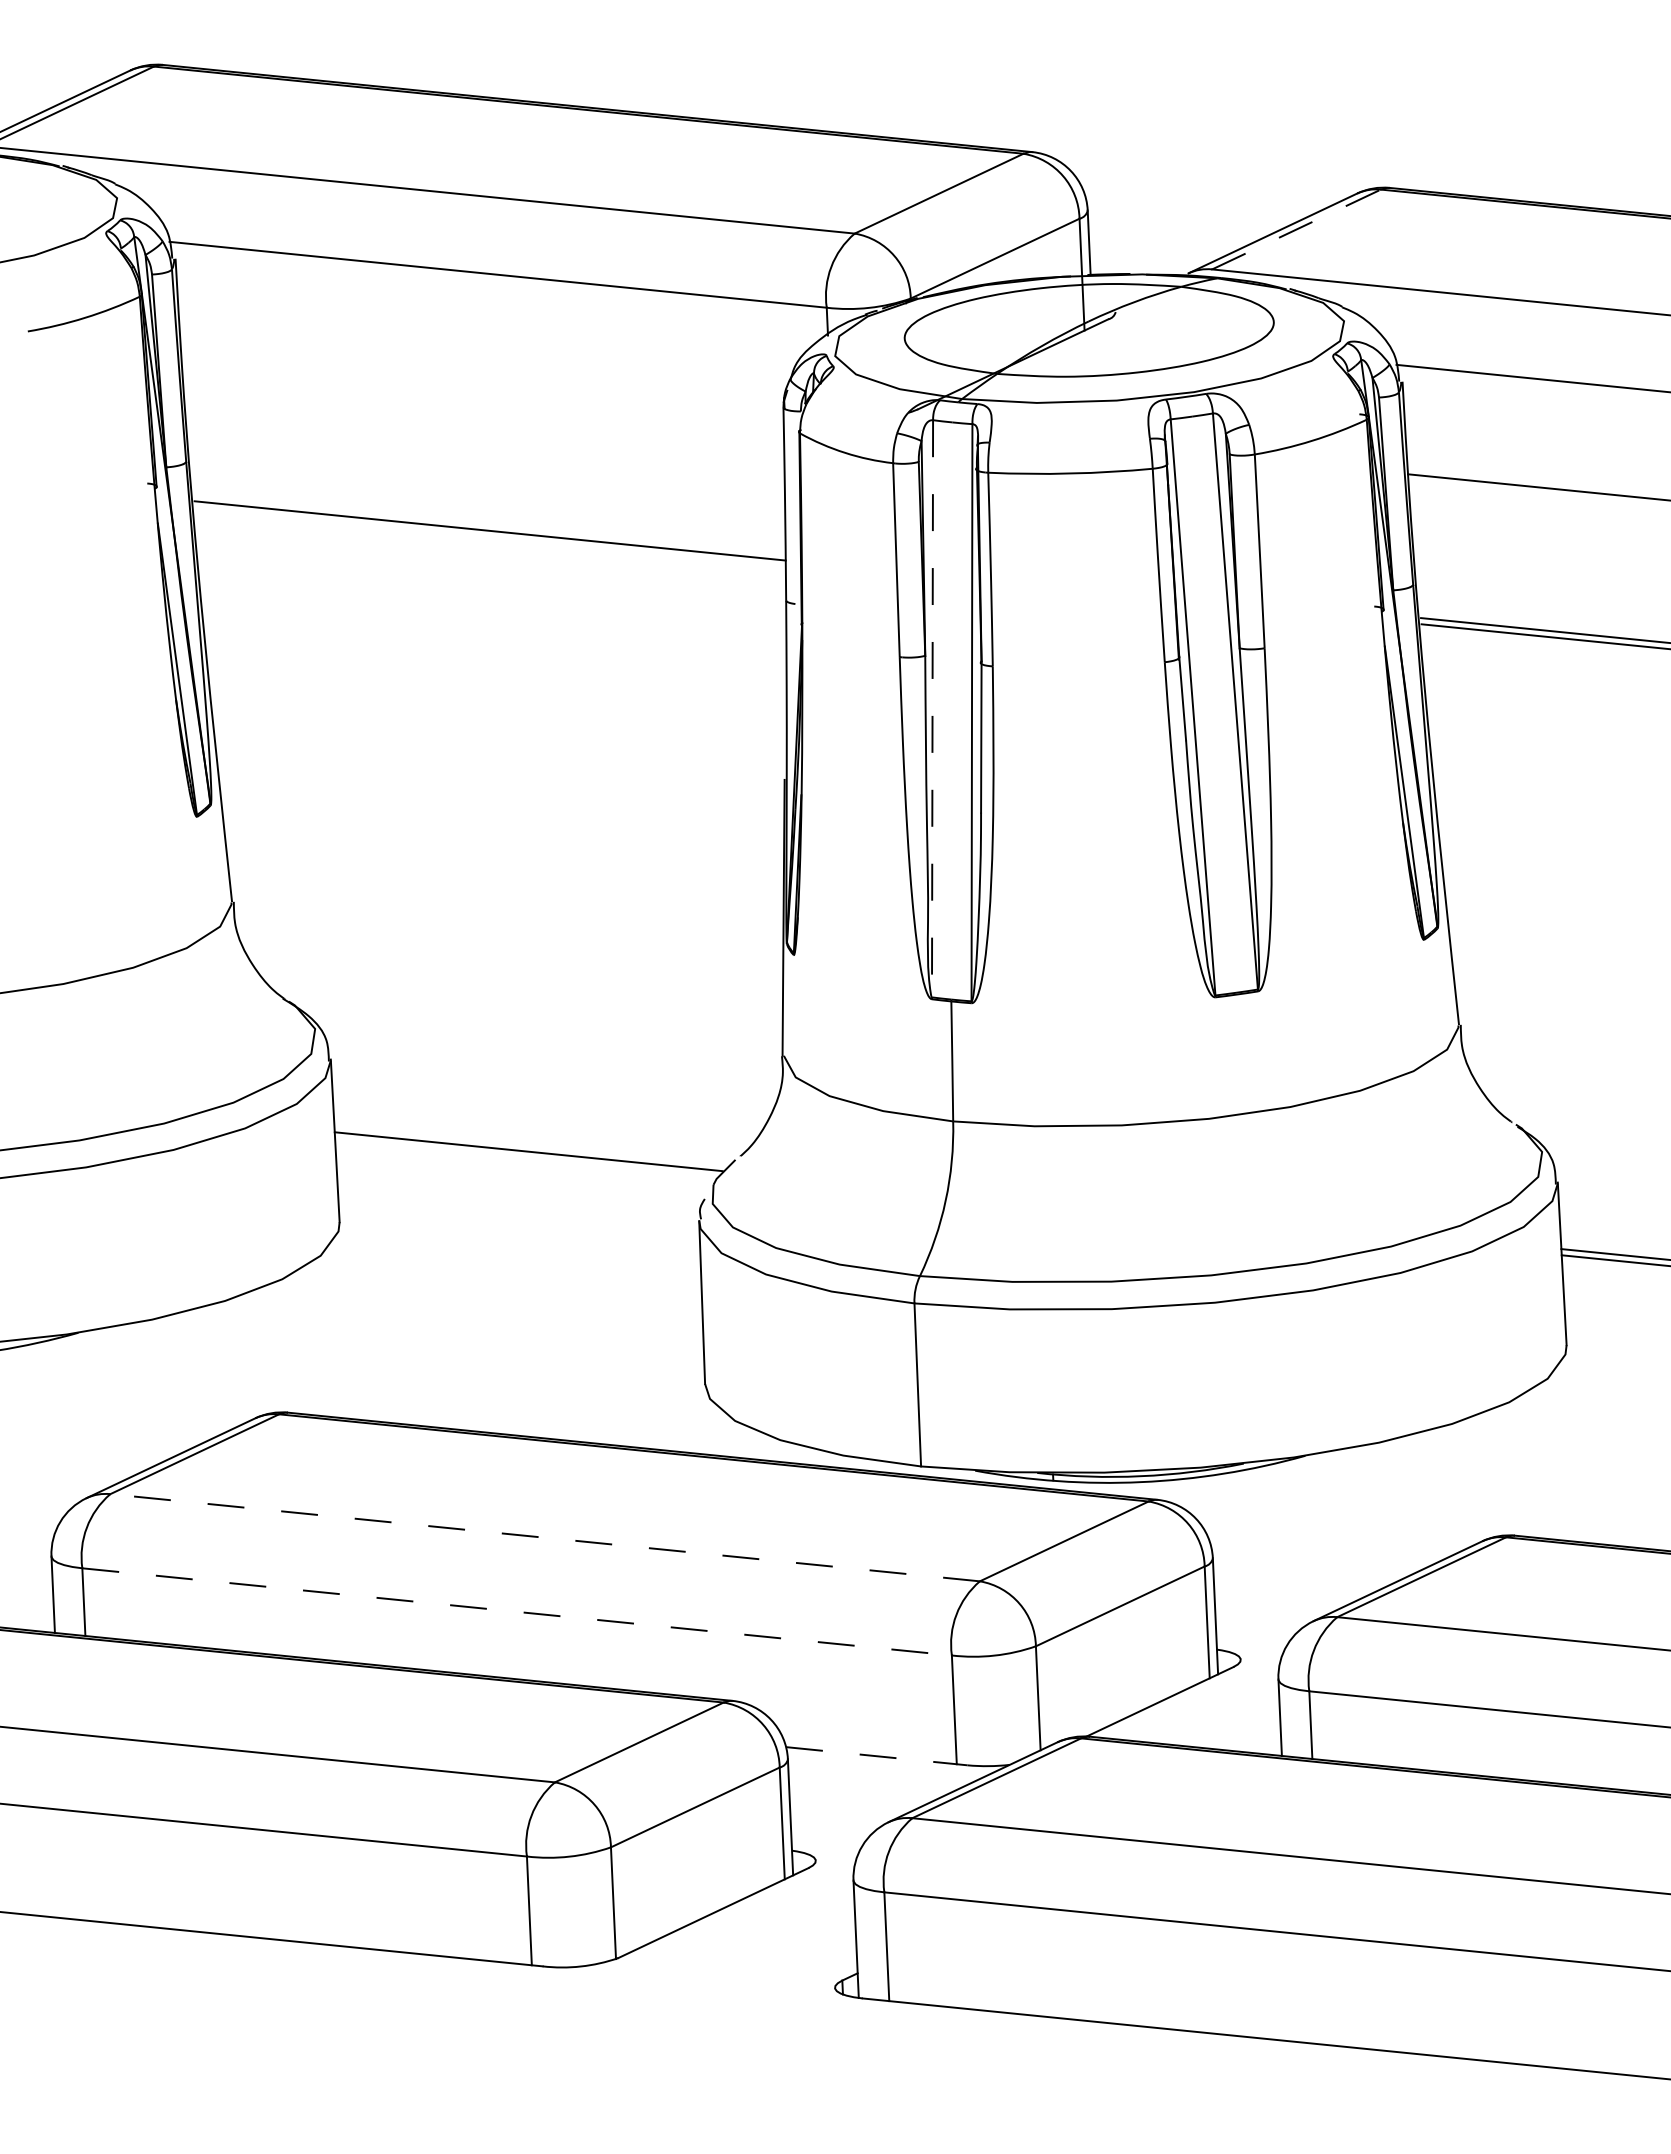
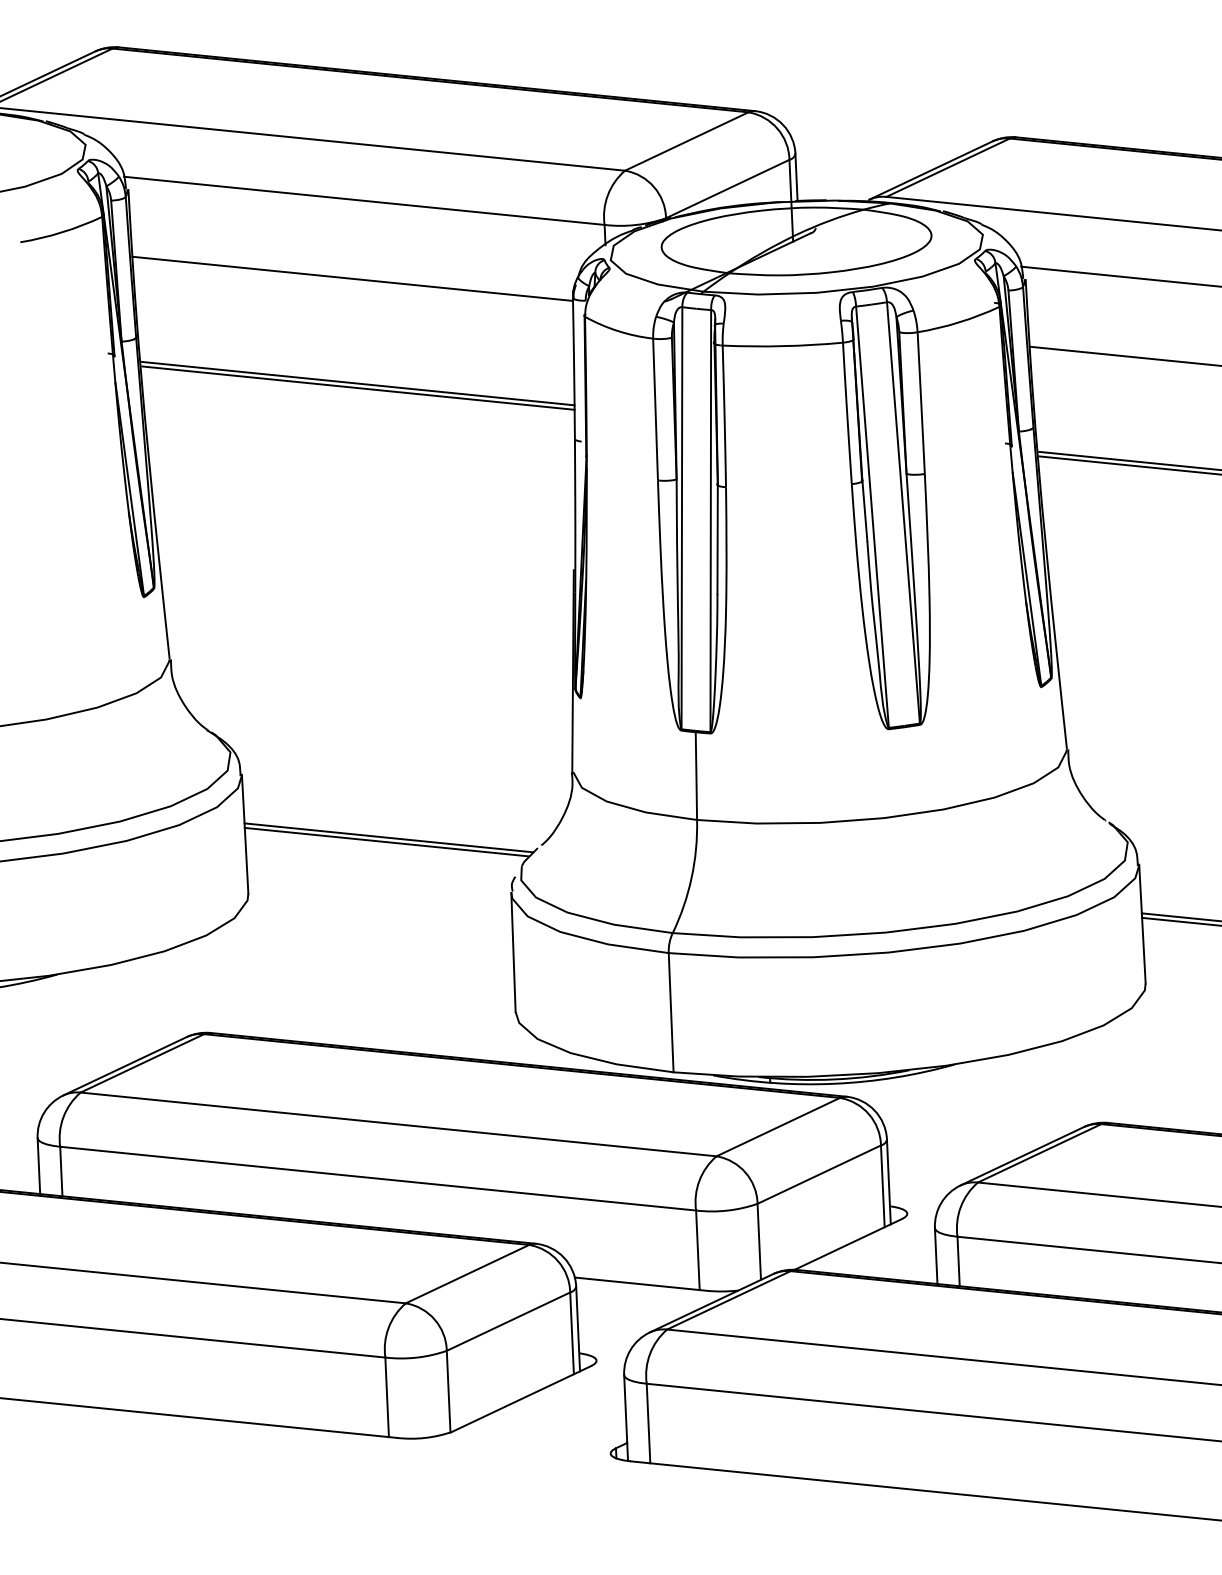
line: (1297, 229) -> (948, 167), dashed -> solid
line: (482, 381) -> (352, 278), added
line: (489, 524) -> (357, 383), added
line: (932, 708) -> (681, 518), dashed -> solid
line: (531, 1145) -> (388, 837), added
line: (545, 1537) -> (398, 1124), dashed -> solid
line: (517, 1611) -> (378, 1178), dashed -> solid
line: (877, 1756) -> (641, 1284), dashed -> solid

